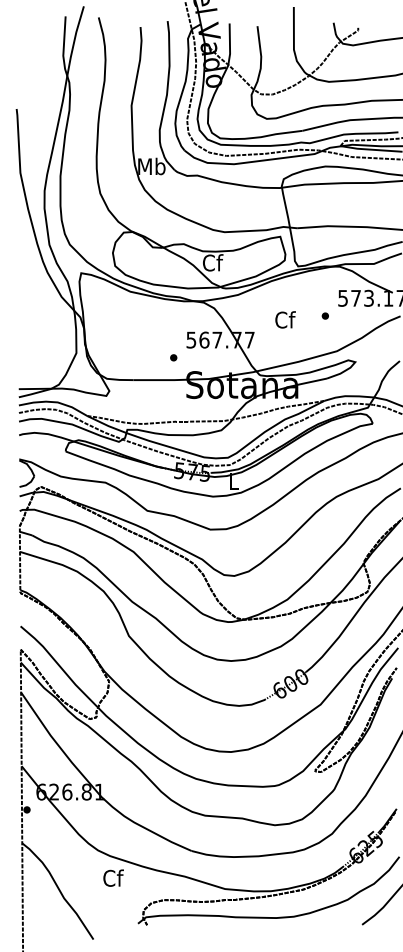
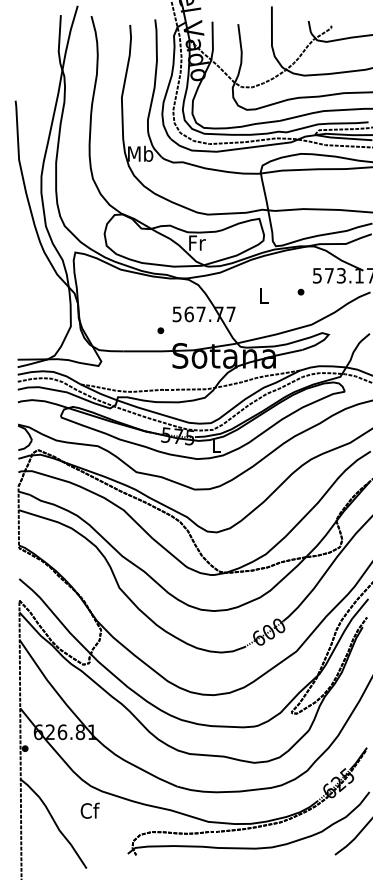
text: (212, 262) -> (196, 242), Cf -> Fr
text: (284, 319) -> (263, 295), Cf -> L
text: (112, 877) -> (89, 810), moved

